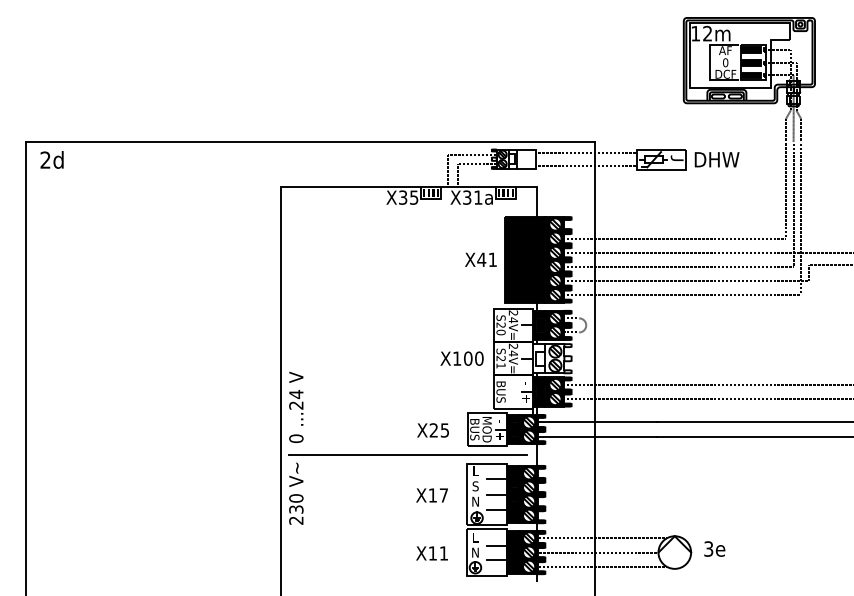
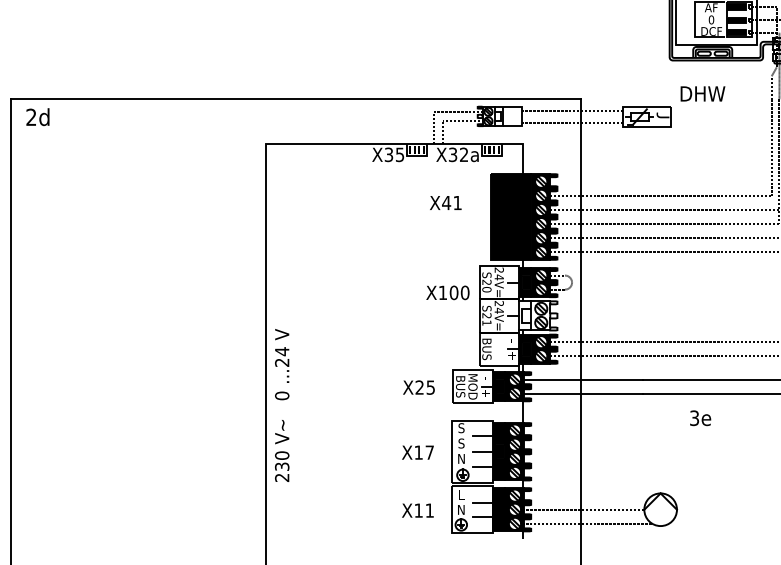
text: (716, 159) -> (702, 93), moved
text: (478, 197) -> (464, 154), X31a -> X32a
text: (480, 259) -> (445, 202), moved
text: (461, 358) -> (447, 292), moved
line: (407, 455) -> (393, 412), removed
text: (475, 471) -> (461, 428), L -> S
line: (602, 538) -> (588, 495), removed
text: (714, 548) -> (700, 417), moved

